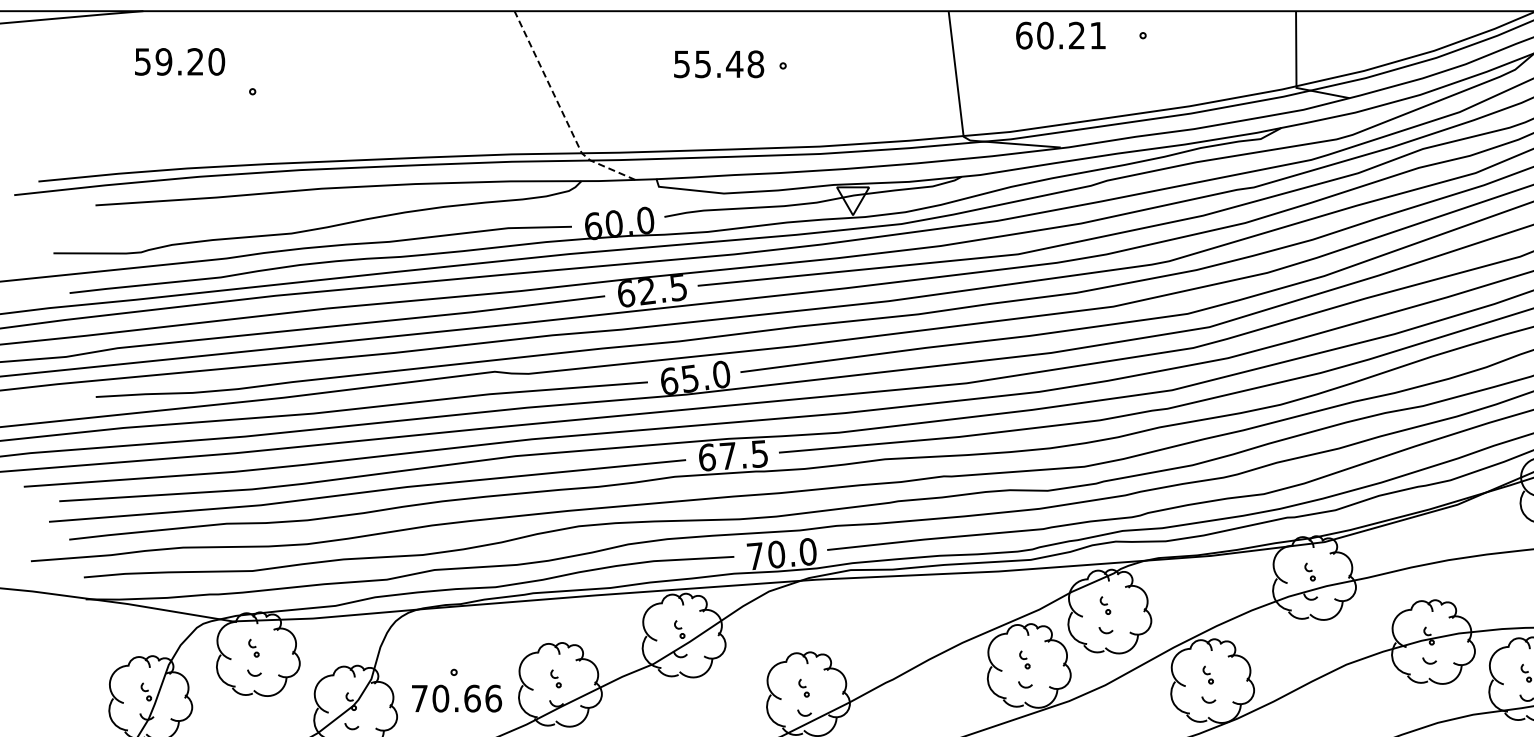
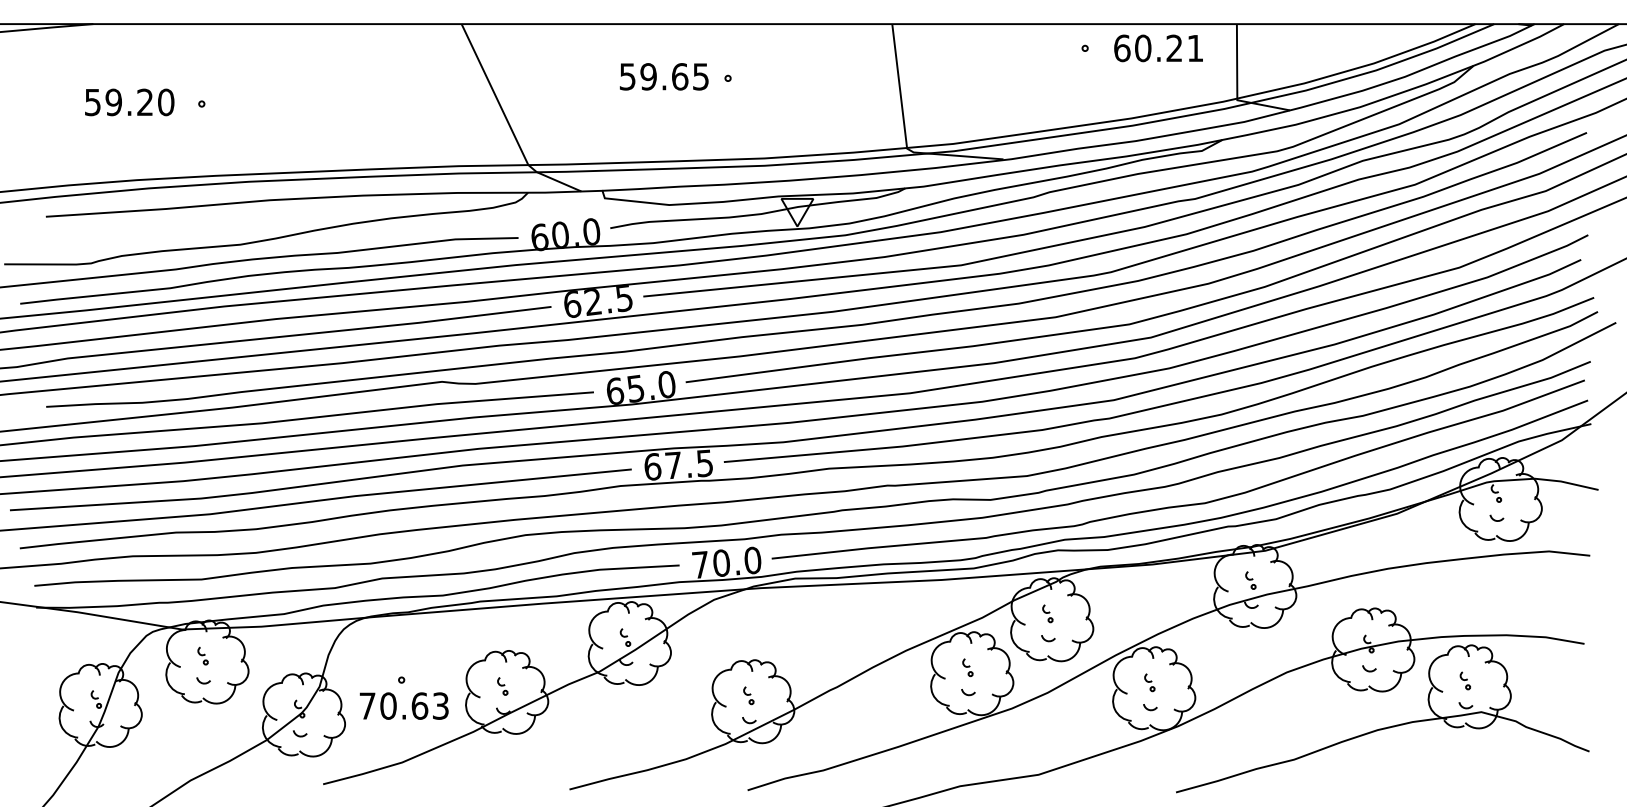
text: (1060, 35) -> (1158, 48), moved
text: (179, 61) -> (129, 102), moved
text: (729, 63) -> (674, 76), 55.48 -> 59.65
line: (561, 110) -> (508, 122), dashed -> solid
text: (493, 698) -> (440, 705), 70.66 -> 70.63

